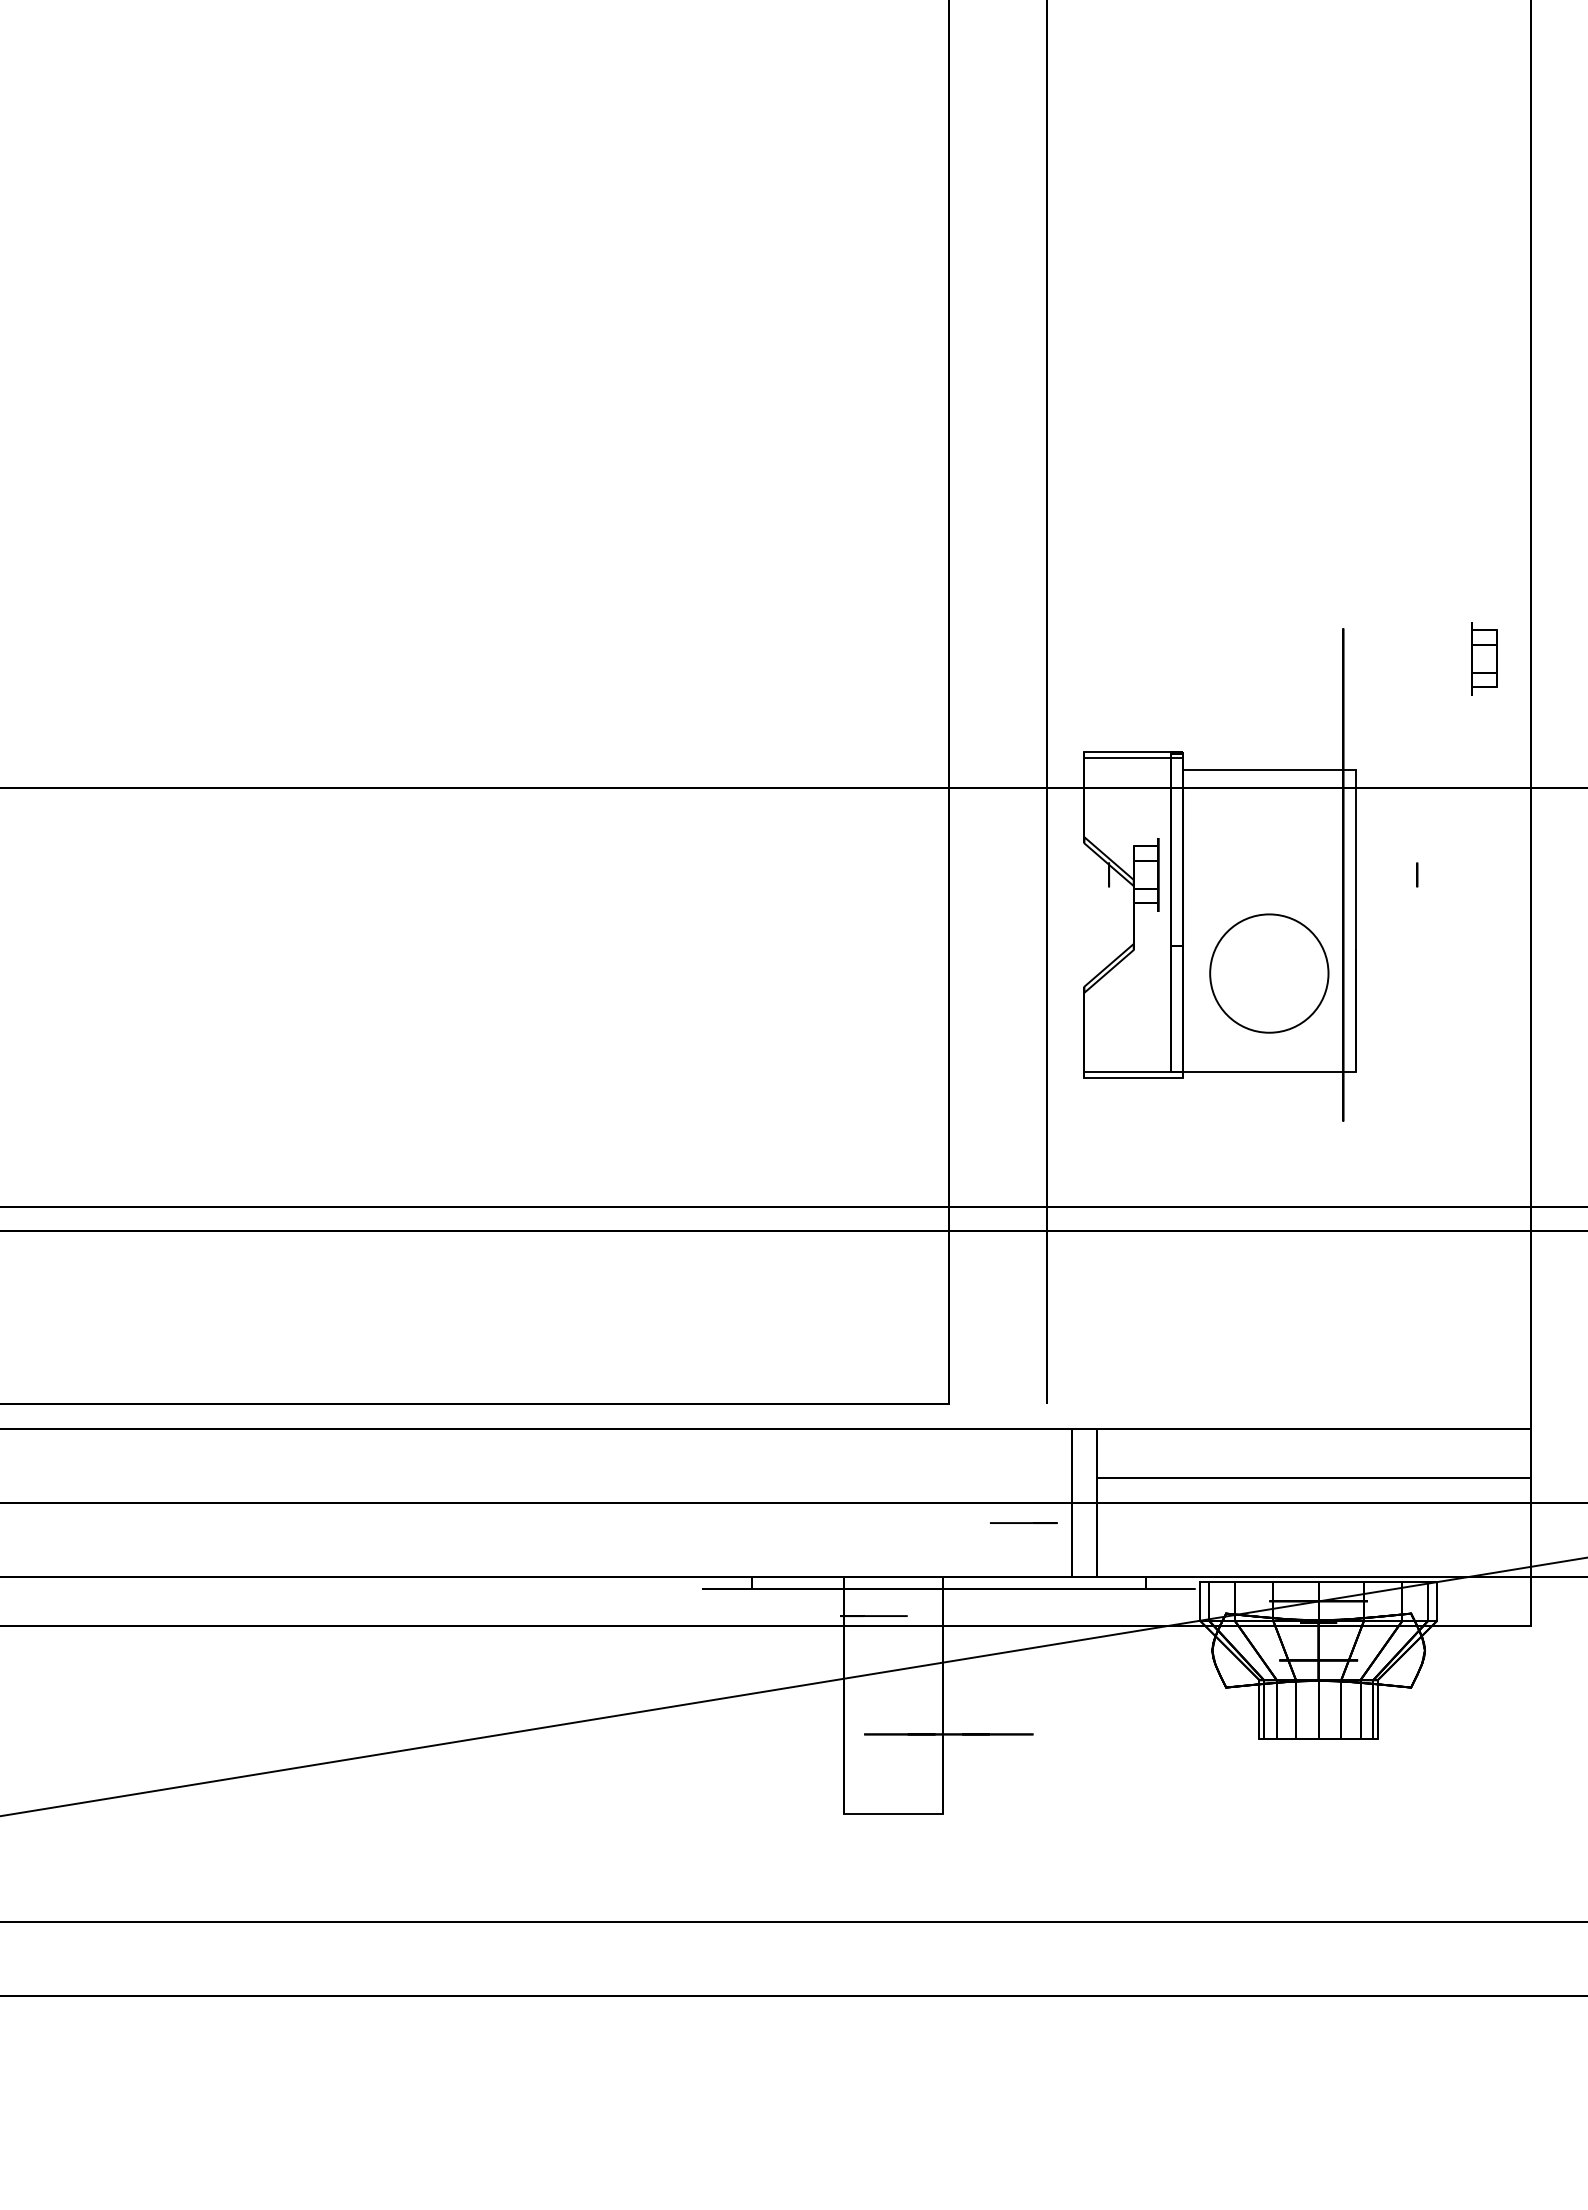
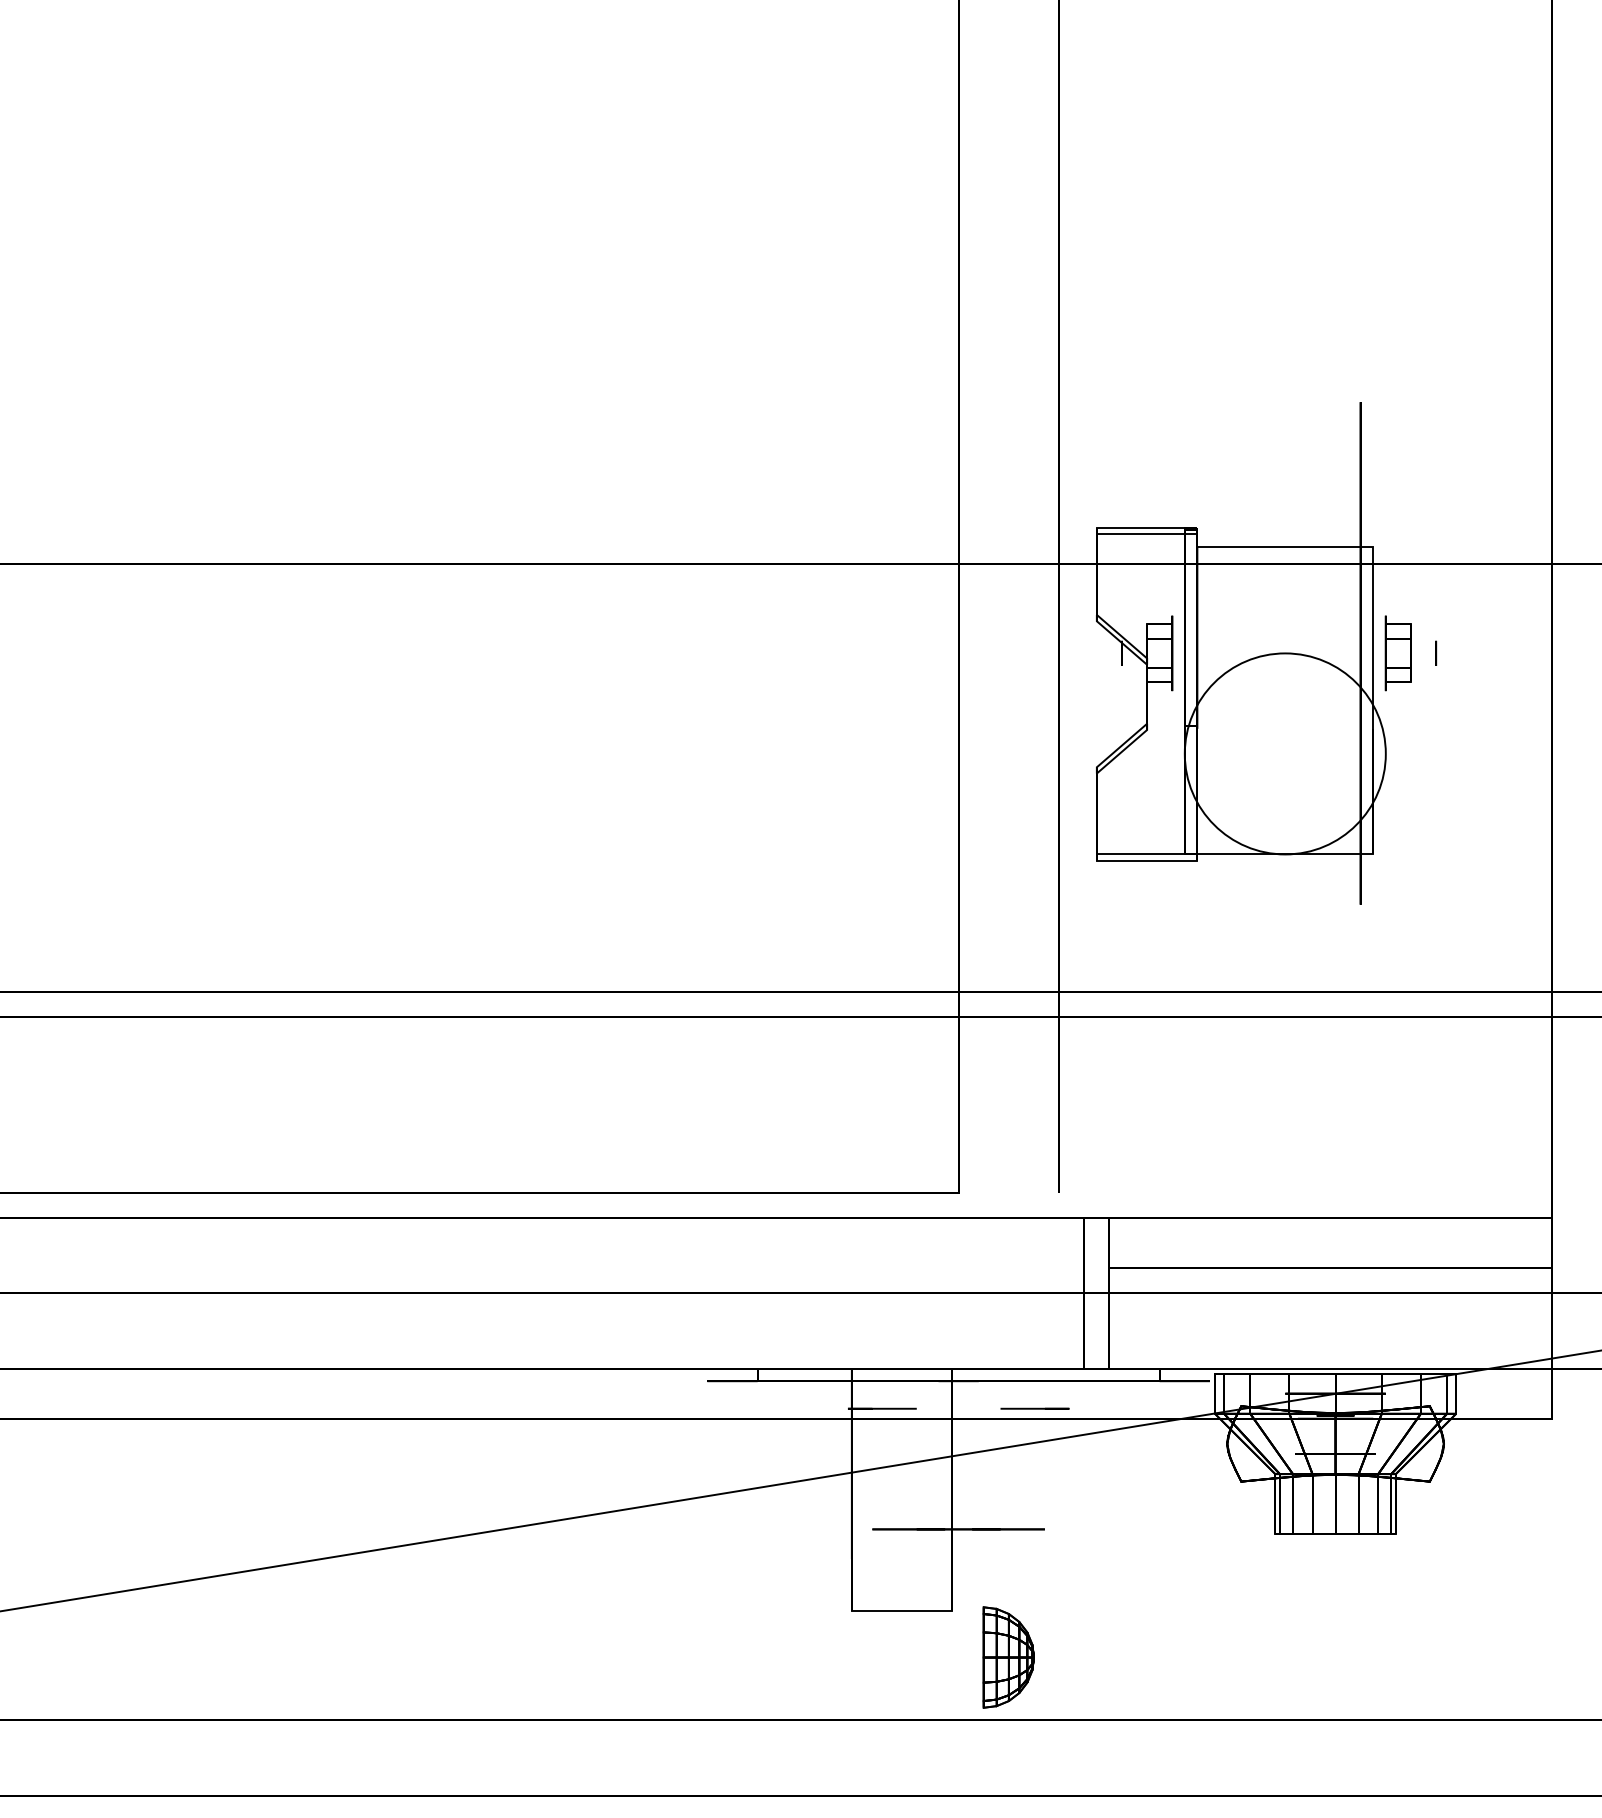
part: (1484, 658) -> (1398, 652), moved
circle: (1268, 973) -> (1284, 753), size x1.67
line: (1023, 1522) -> (1034, 1408), moved
part: (997, 1859) -> (1008, 1656), added

